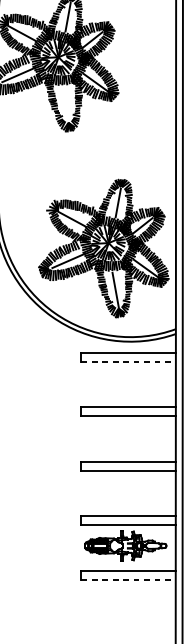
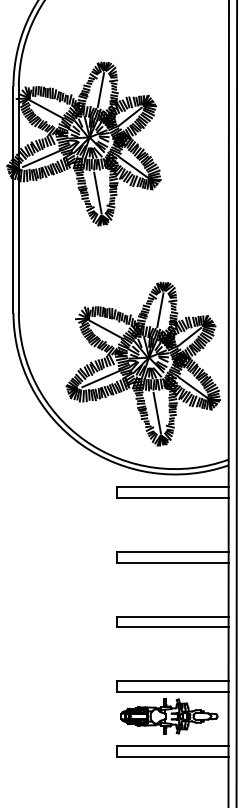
line: (65, 103) -> (97, 192), added
line: (129, 361) -> (173, 498), dashed -> solid
line: (129, 579) -> (173, 756), dashed -> solid

